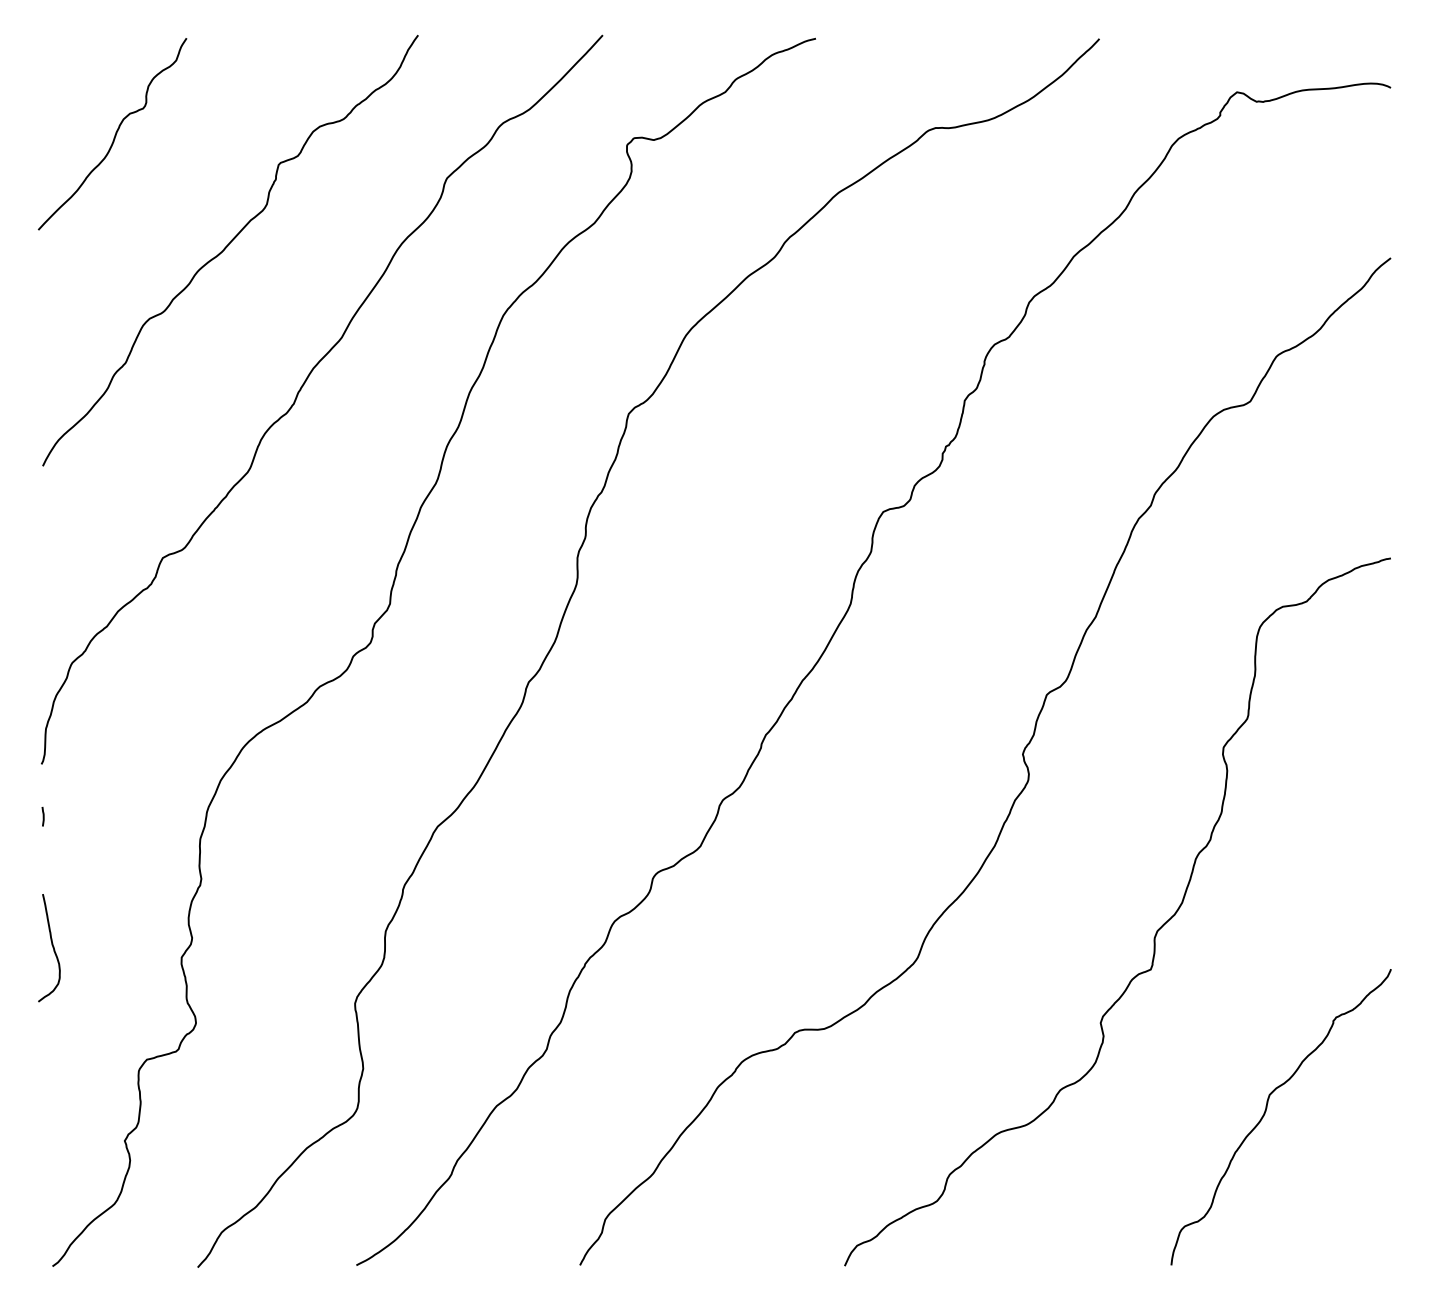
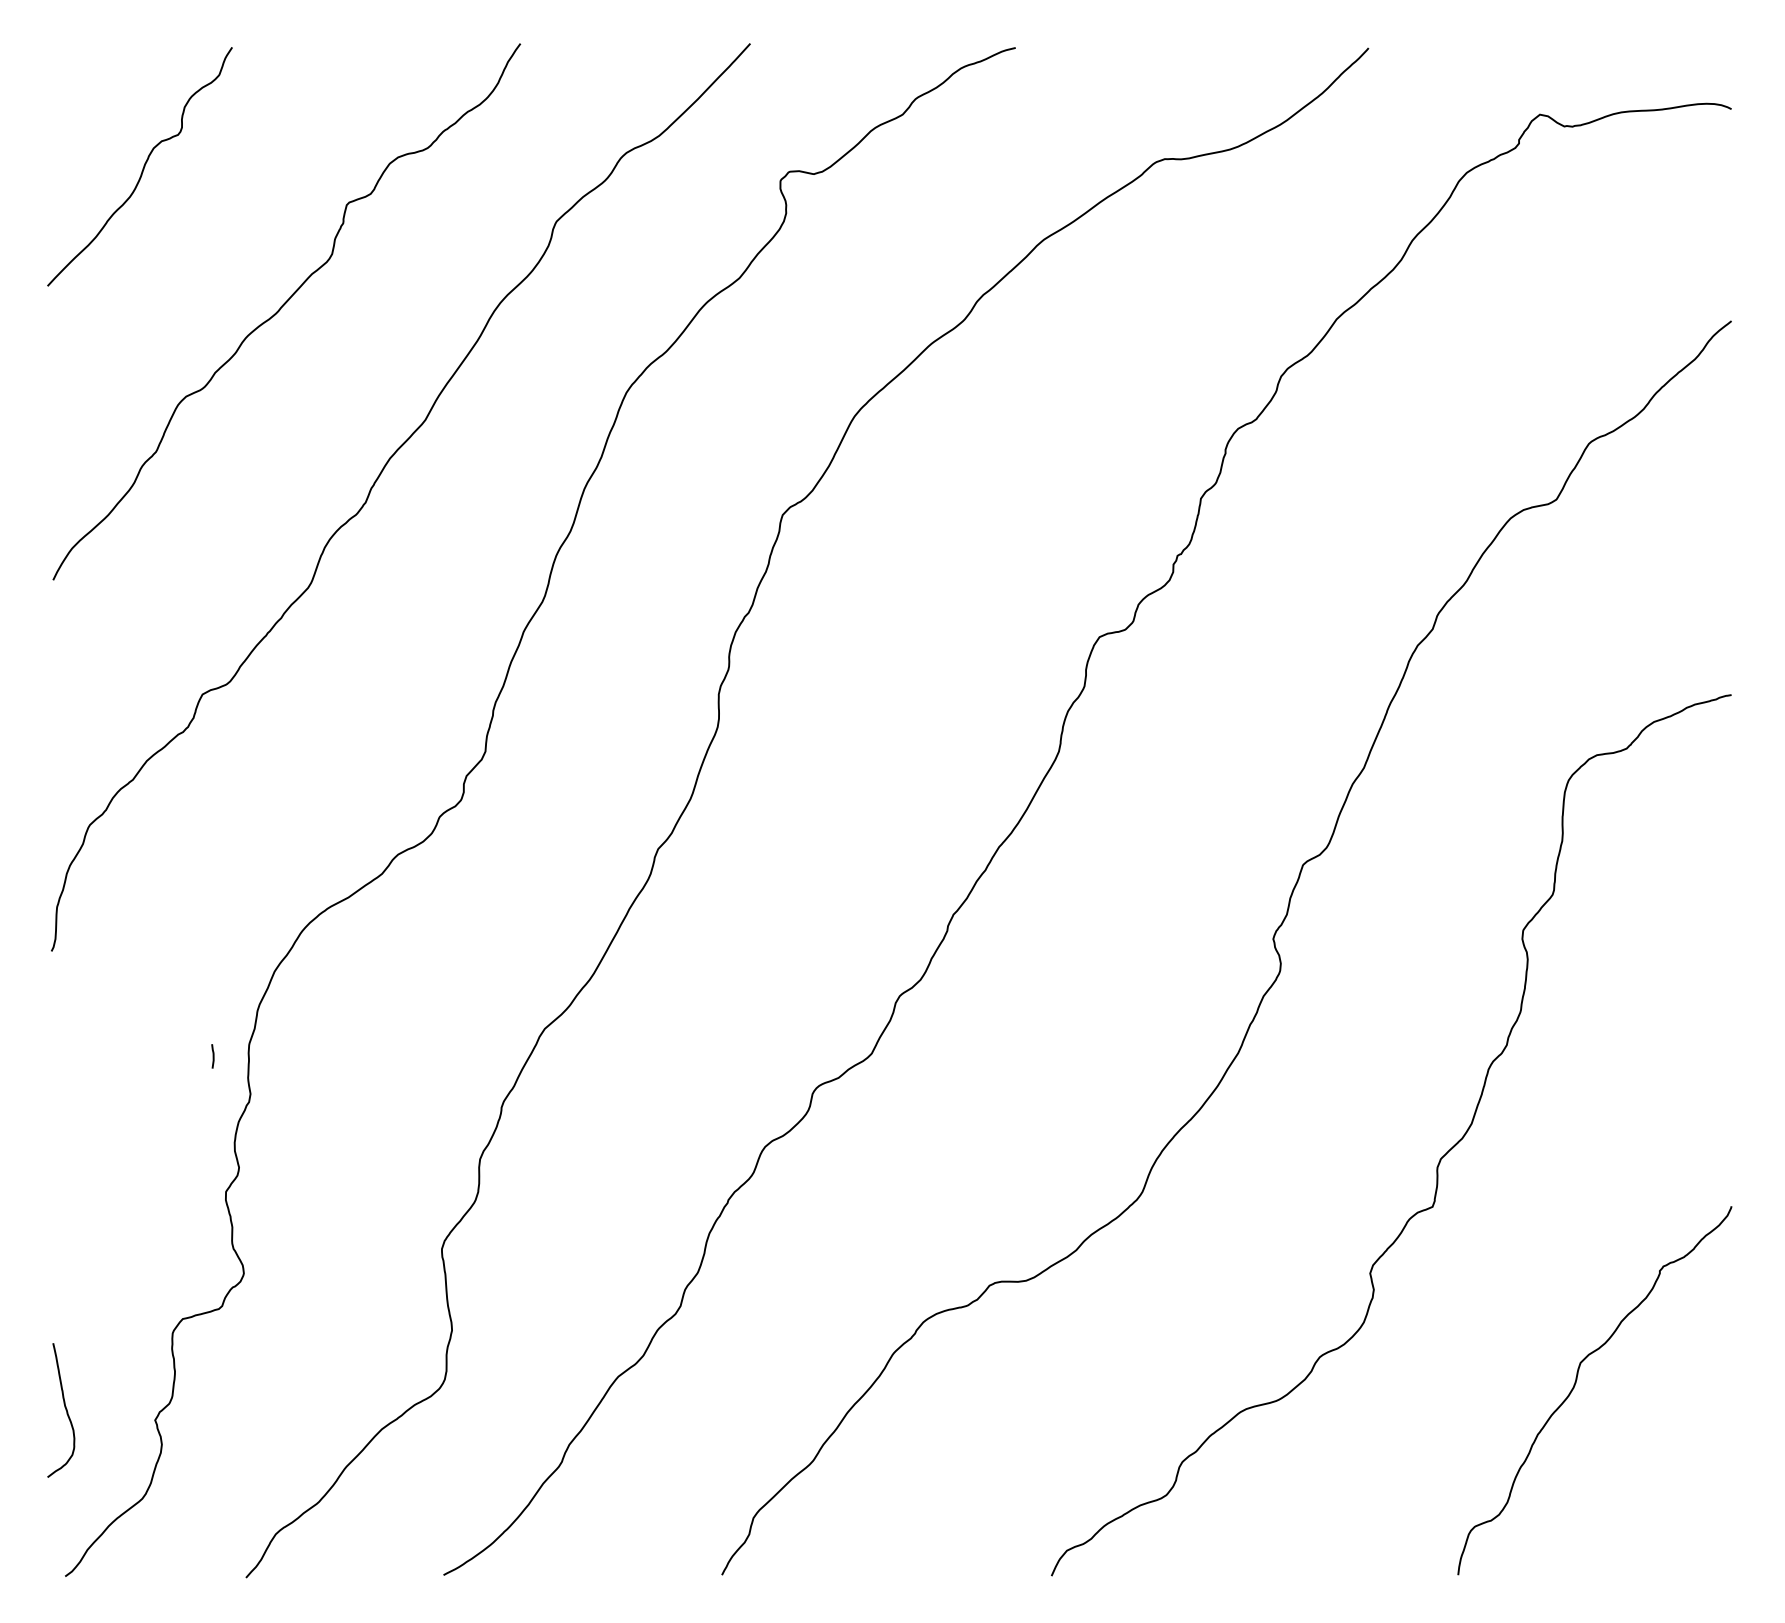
line: (42, 816) -> (212, 1056), moved
curve: (52, 947) -> (65, 1409), moved

